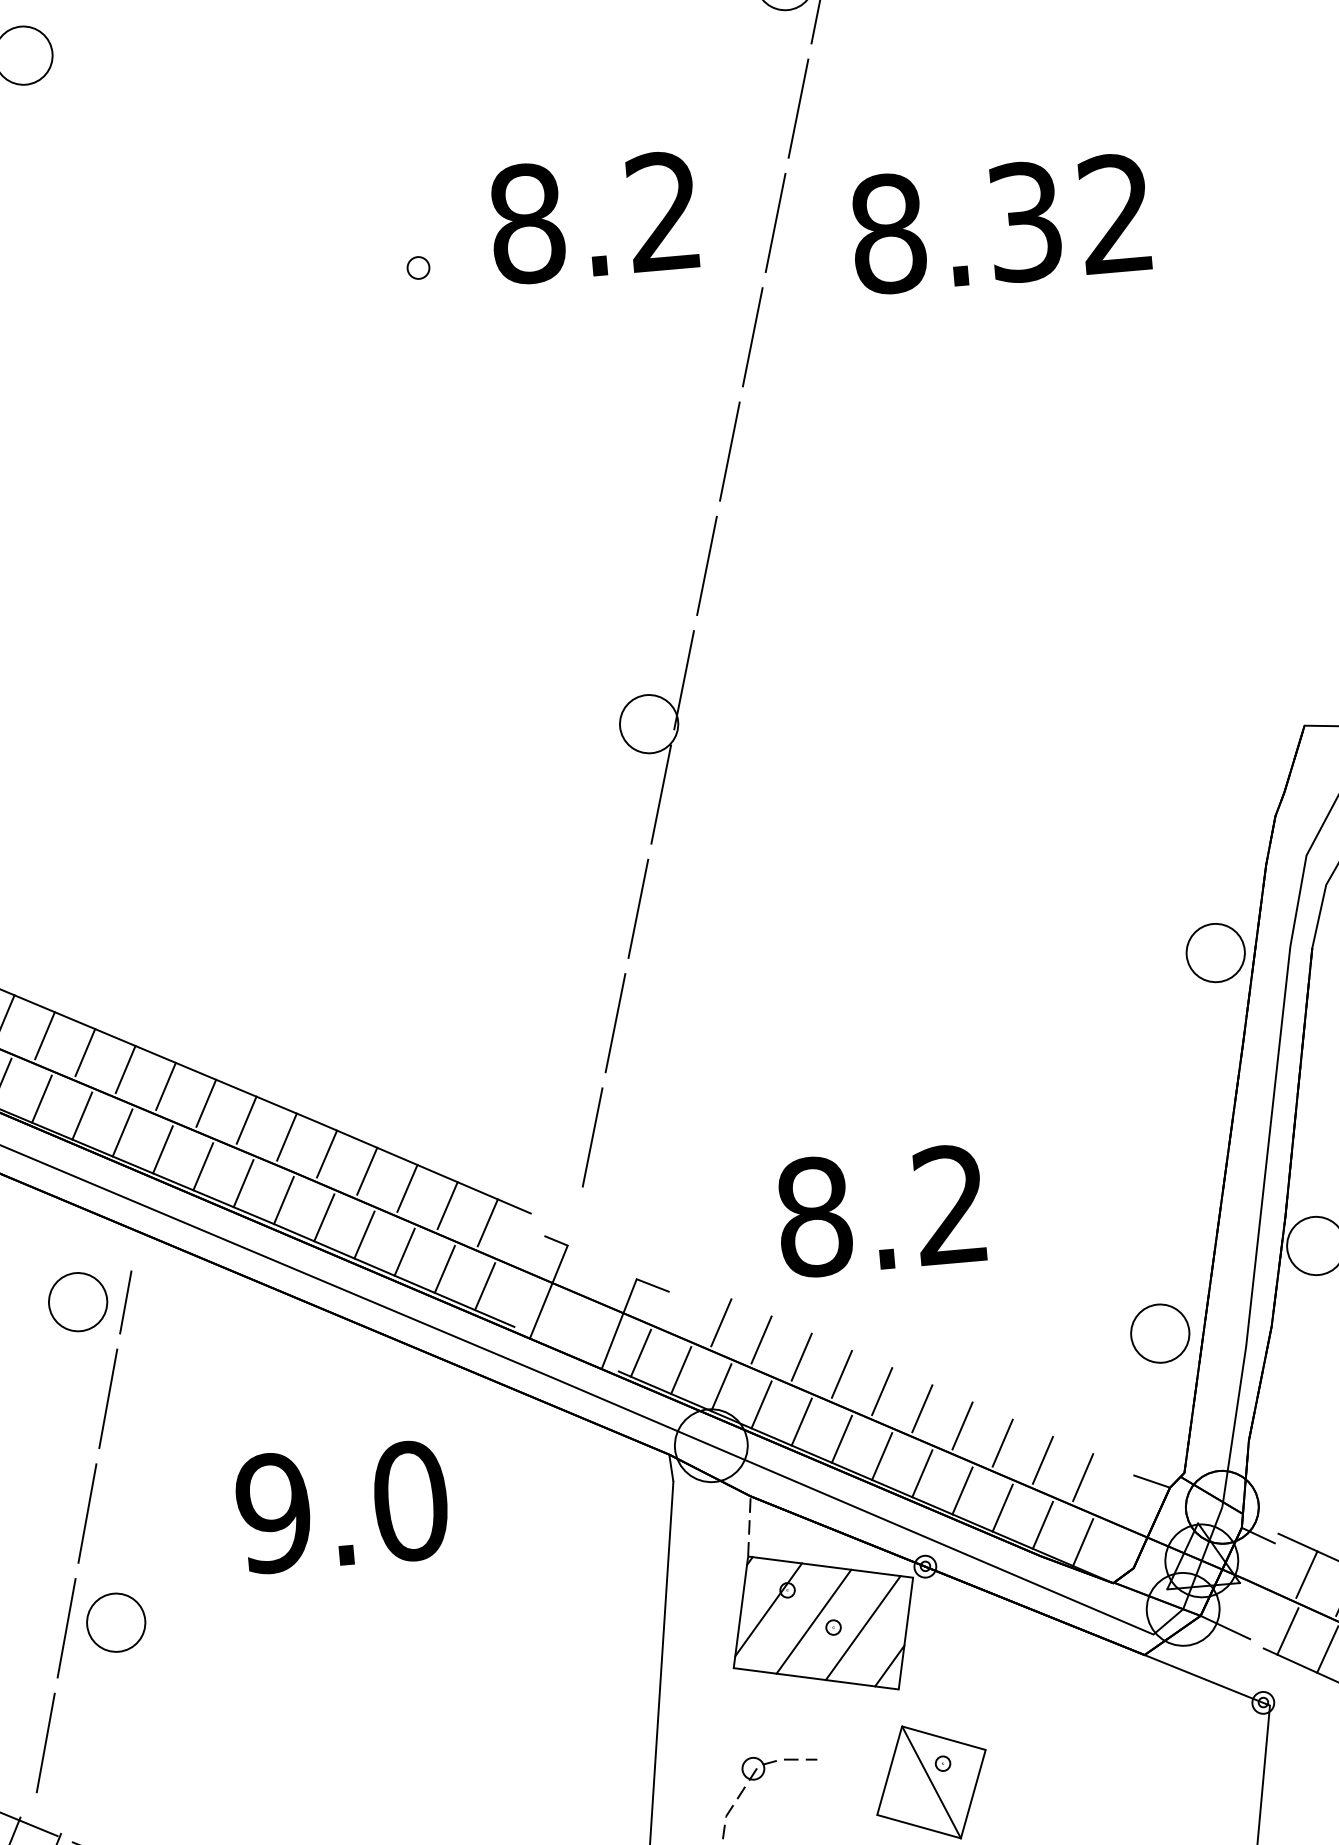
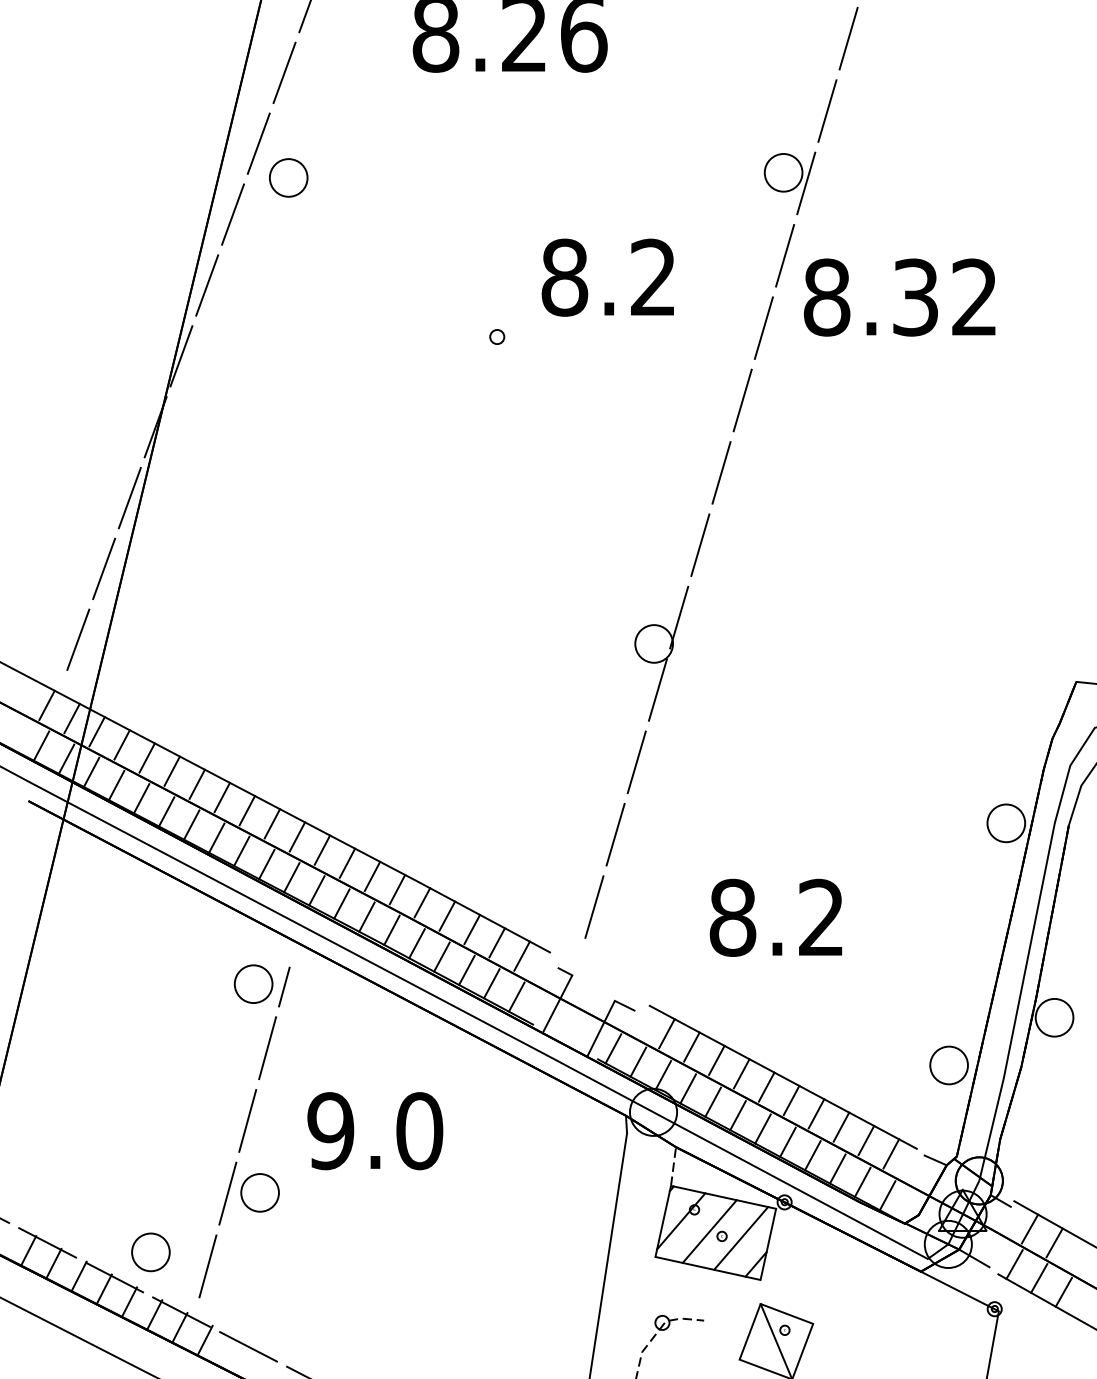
text: (592, 217) -> (607, 277), moved
text: (1000, 224) -> (899, 297), moved
part: (418, 267) -> (497, 336), moved
text: (880, 1210) -> (775, 917), moved
line: (905, 1373) -> (782, 1076), added
text: (342, 1507) -> (375, 1131), moved

